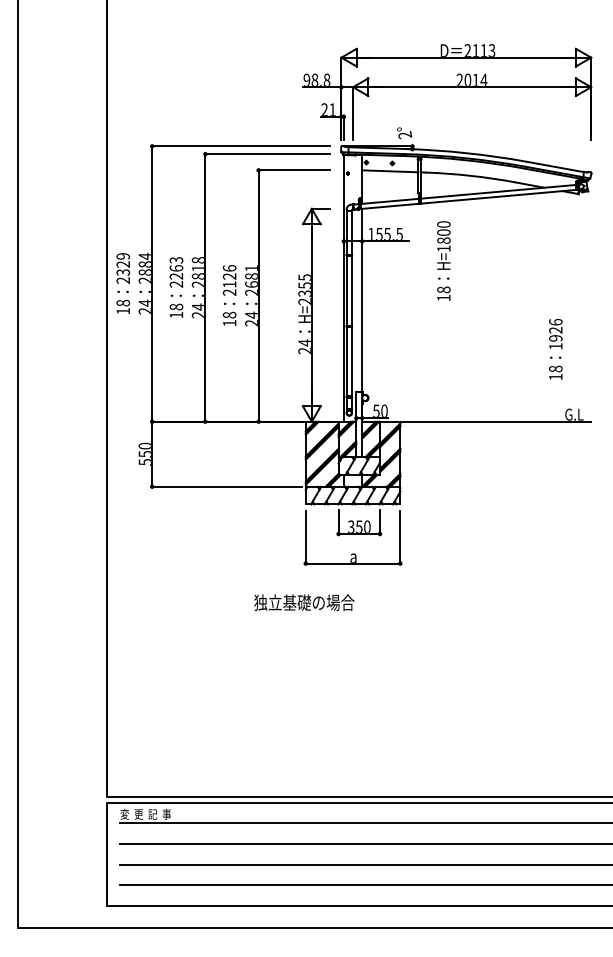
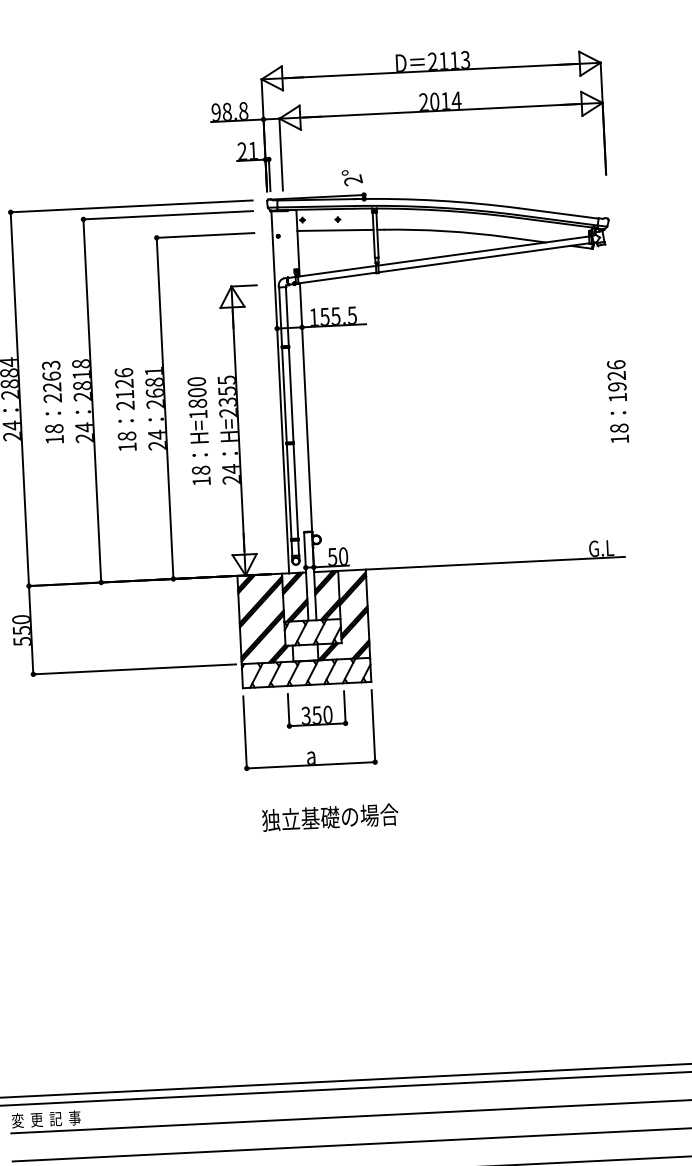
text: (443, 260) -> (198, 430), moved
text: (555, 348) -> (617, 400), moved
text: (304, 602) -> (330, 817), moved

